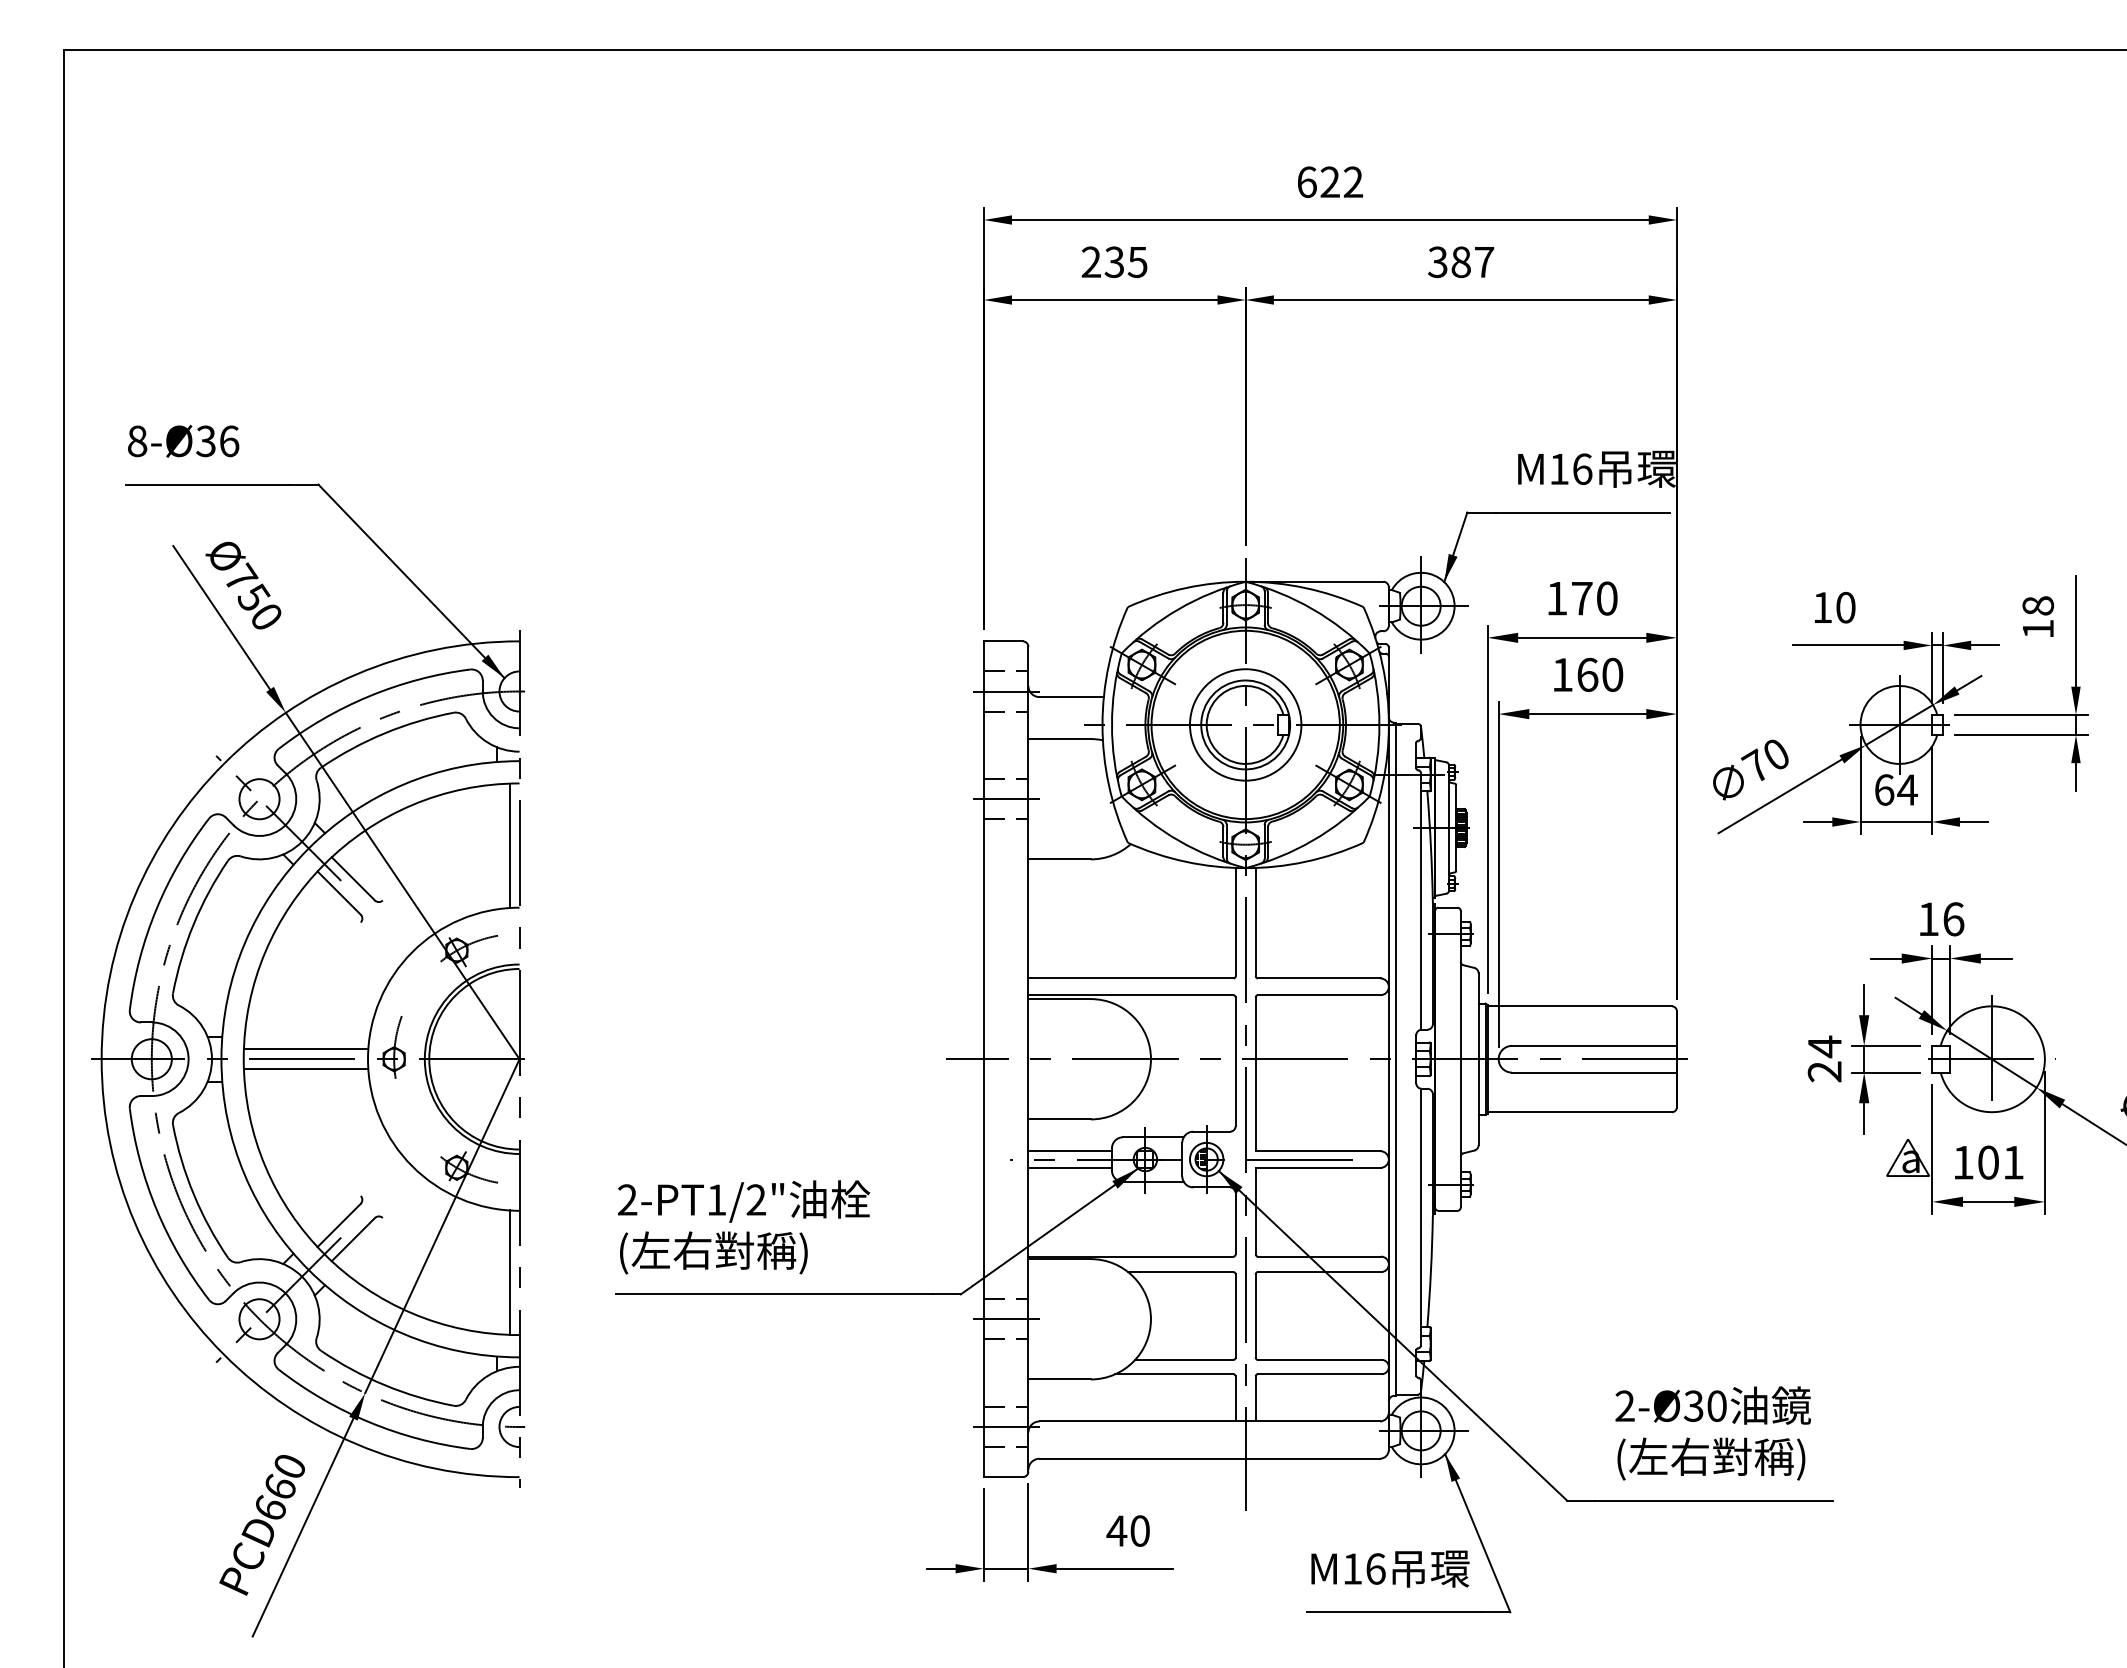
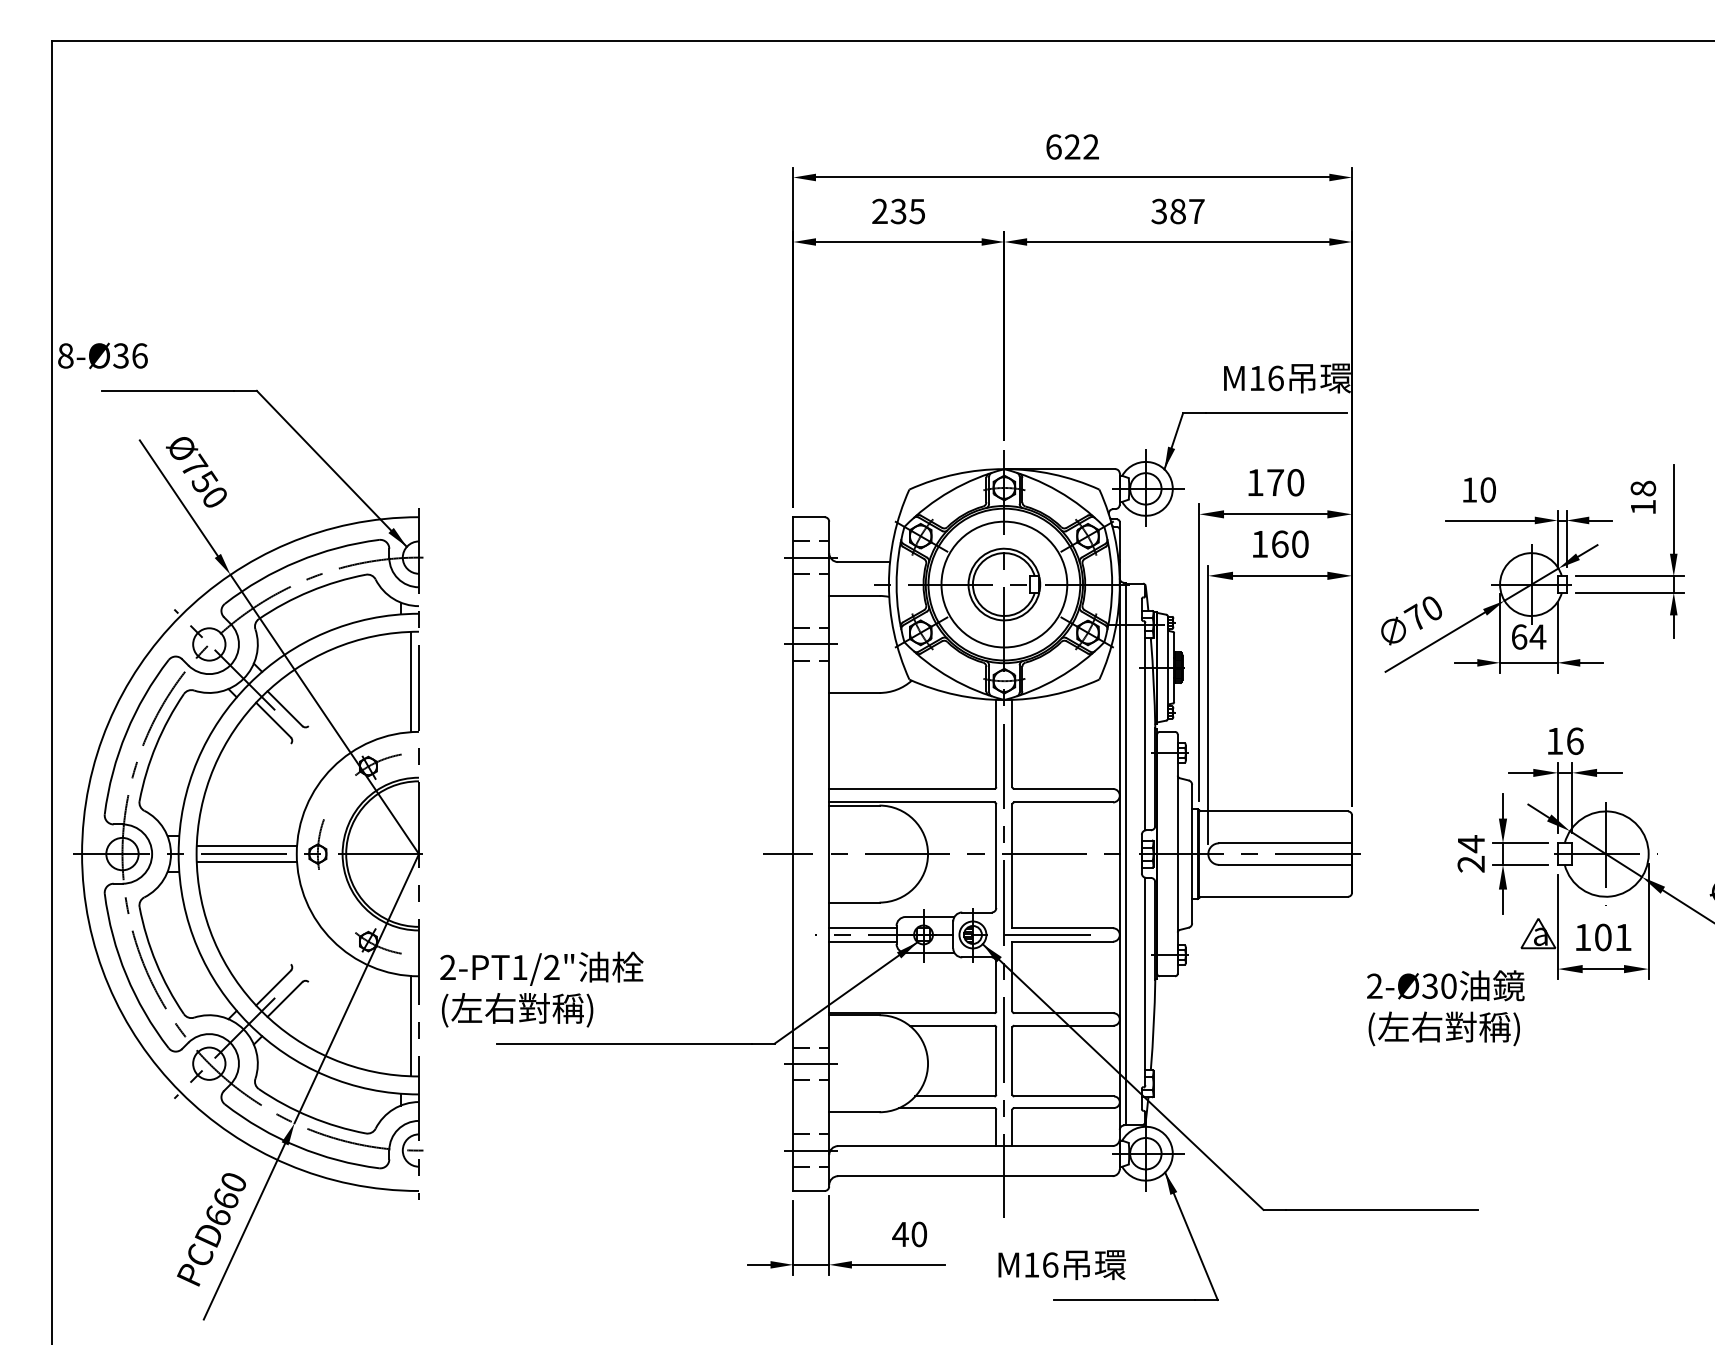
text: (183, 440) -> (102, 355), moved
circle: (1245, 724) -> (1004, 584), size x1.4
text: (744, 1227) -> (542, 989), moved
text: (1712, 1433) -> (1445, 1008), moved
text: (1390, 1568) -> (1062, 1264), moved

